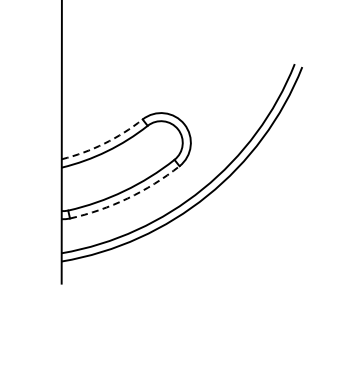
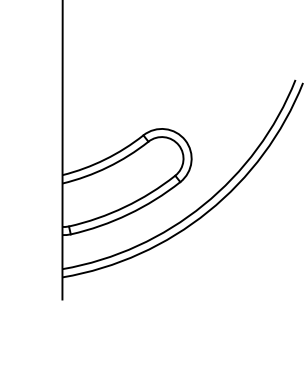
arc: (104, 143) -> (105, 159), dashed -> solid
arc: (127, 198) -> (128, 214), dashed -> solid

